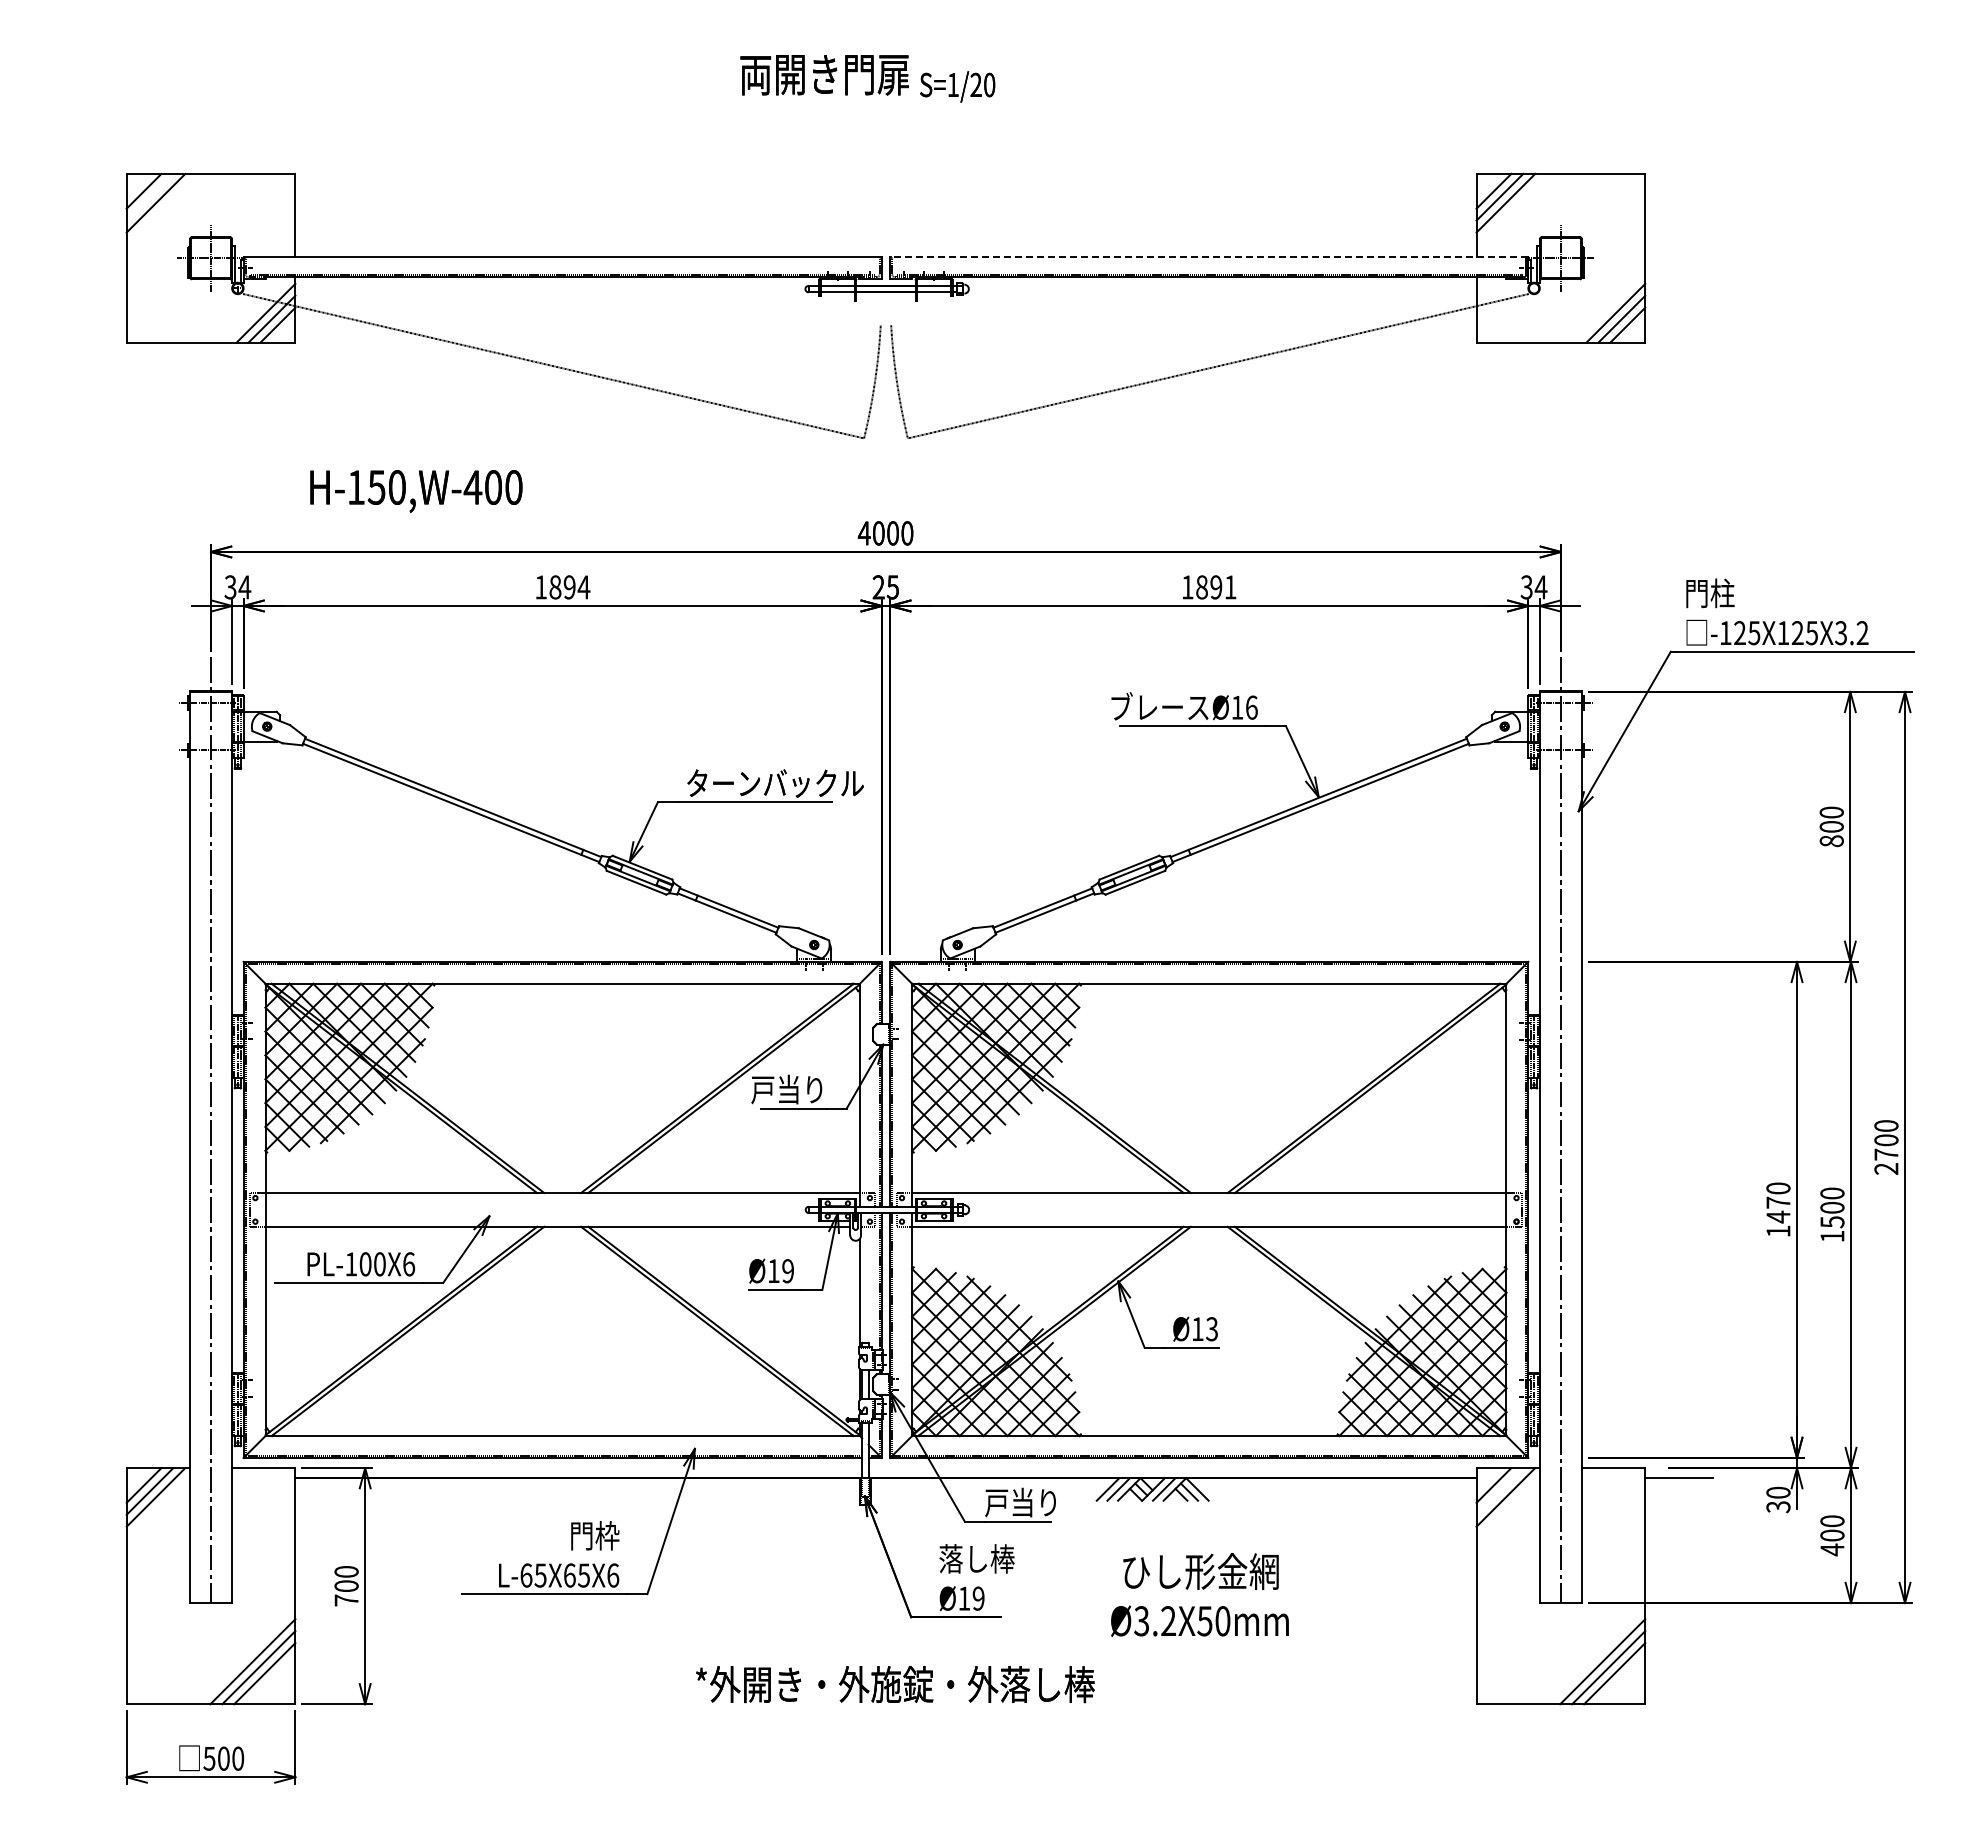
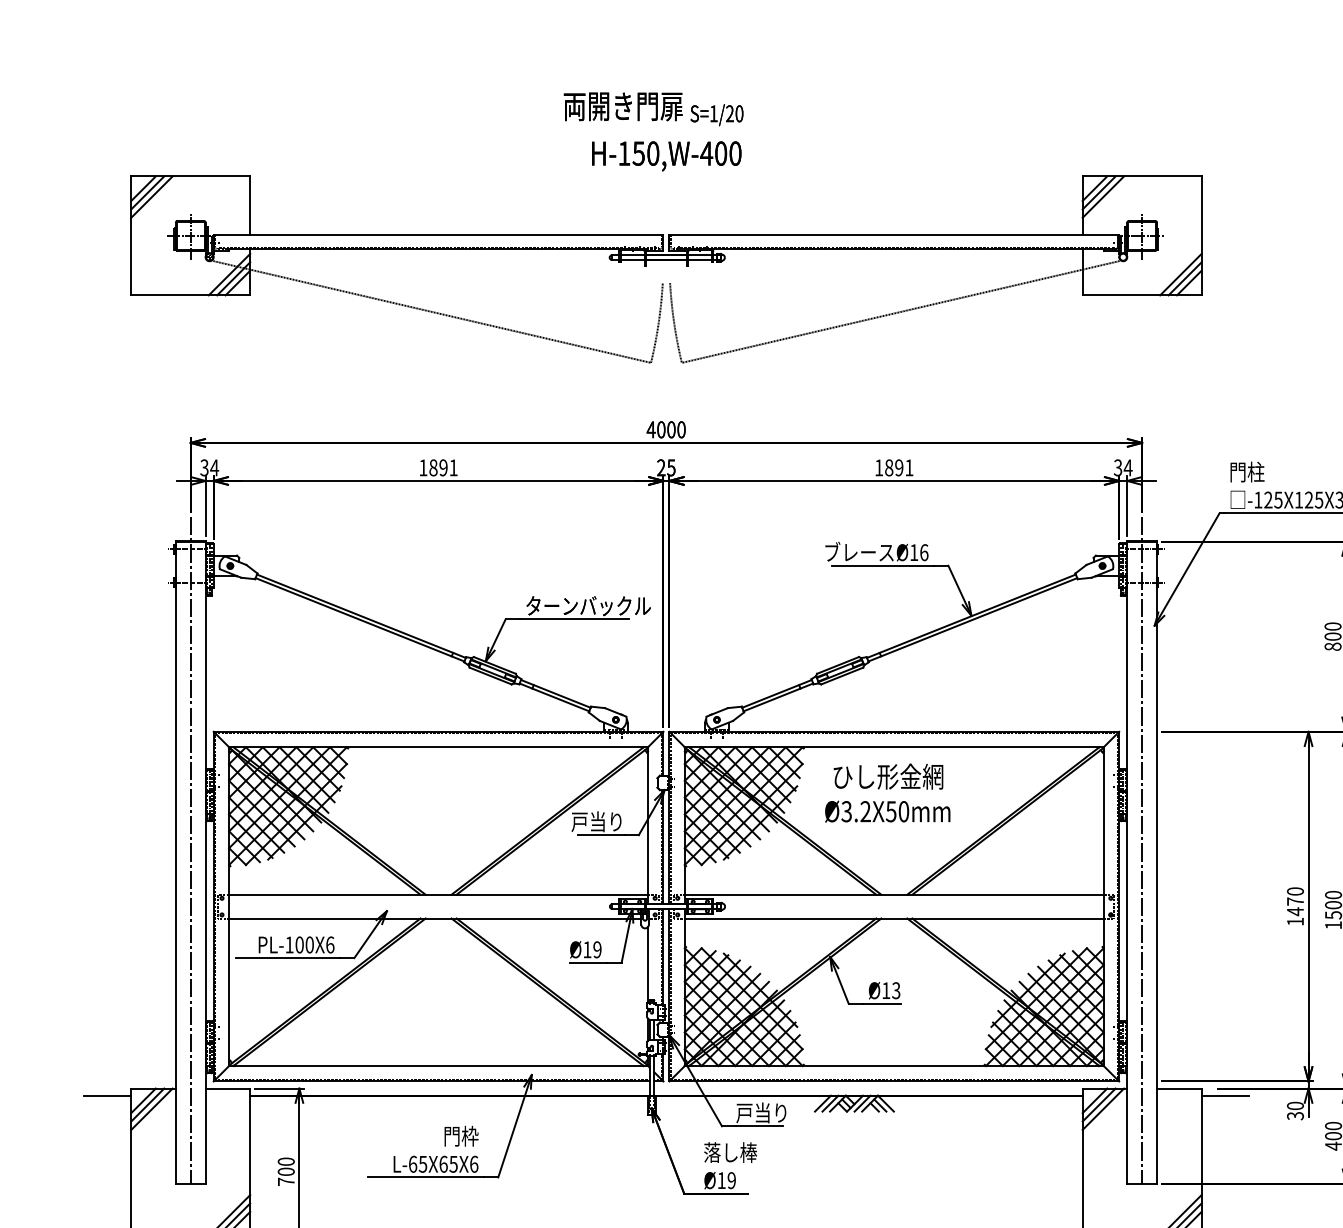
line: (149, 196) -> (147, 192), added
line: (1208, 257) -> (893, 235), dashed -> solid
text: (416, 491) -> (666, 156), moved
text: (583, 587) -> (453, 467), 1894 -> 1891
line: (92, 1478) -> (107, 1095), added
line: (1499, 1491) -> (1098, 1105), added
text: (1199, 1594) -> (887, 792), moved

